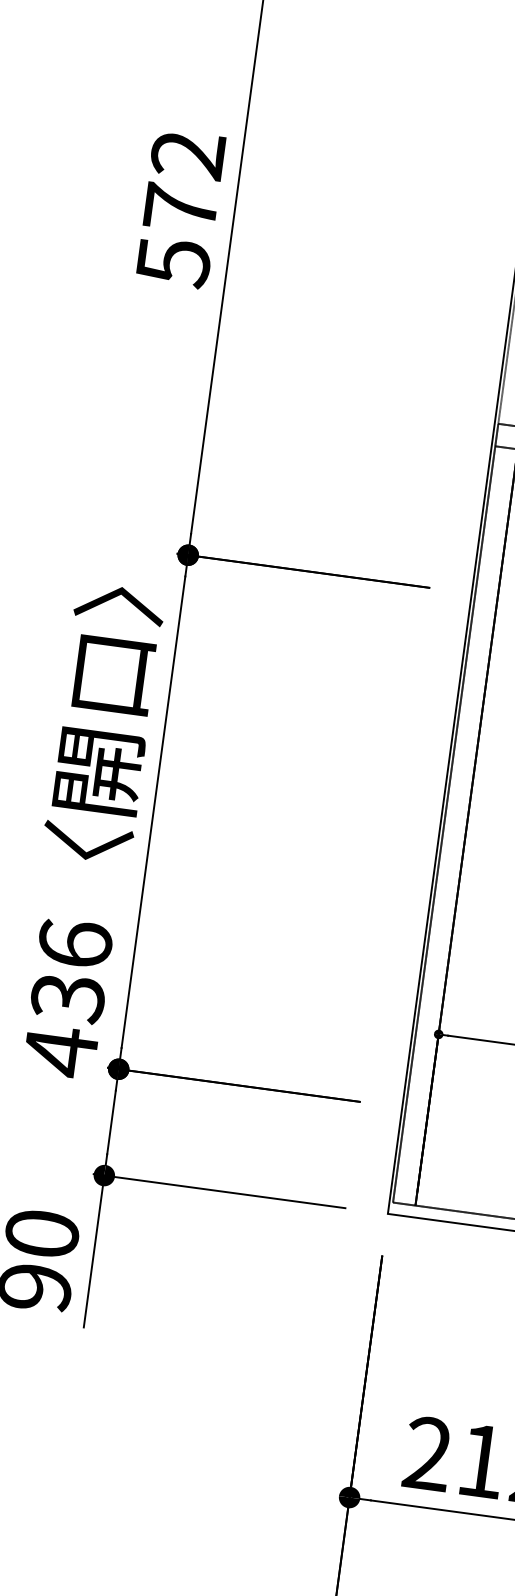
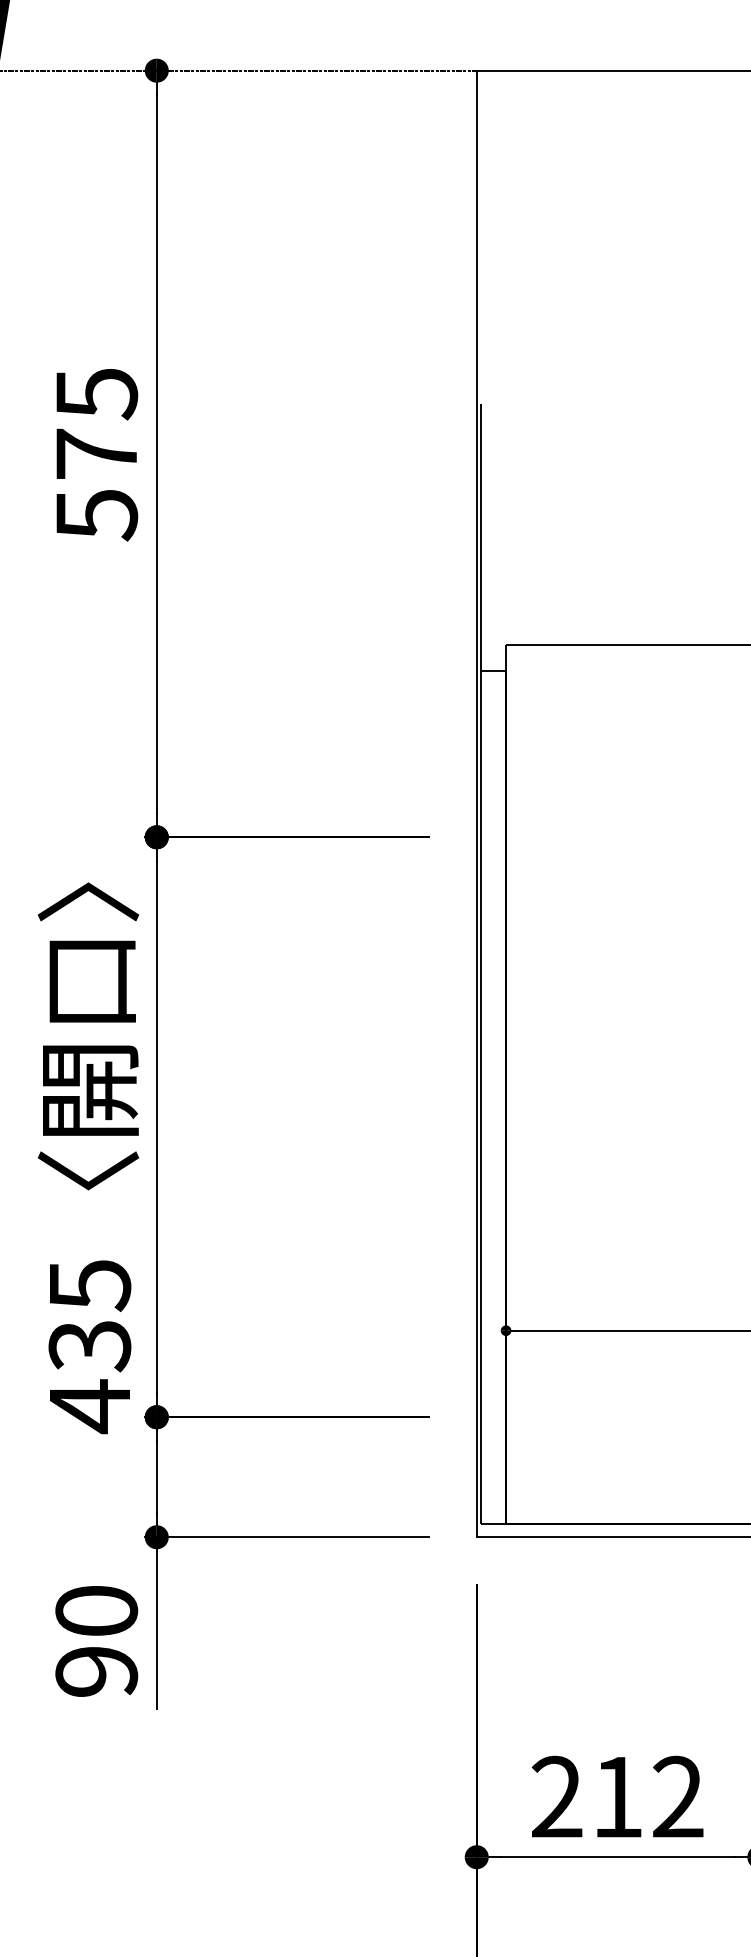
text: (187, 155) -> (96, 394), 572 -> 575
text: (74, 944) -> (89, 1285), 436 -> 435

